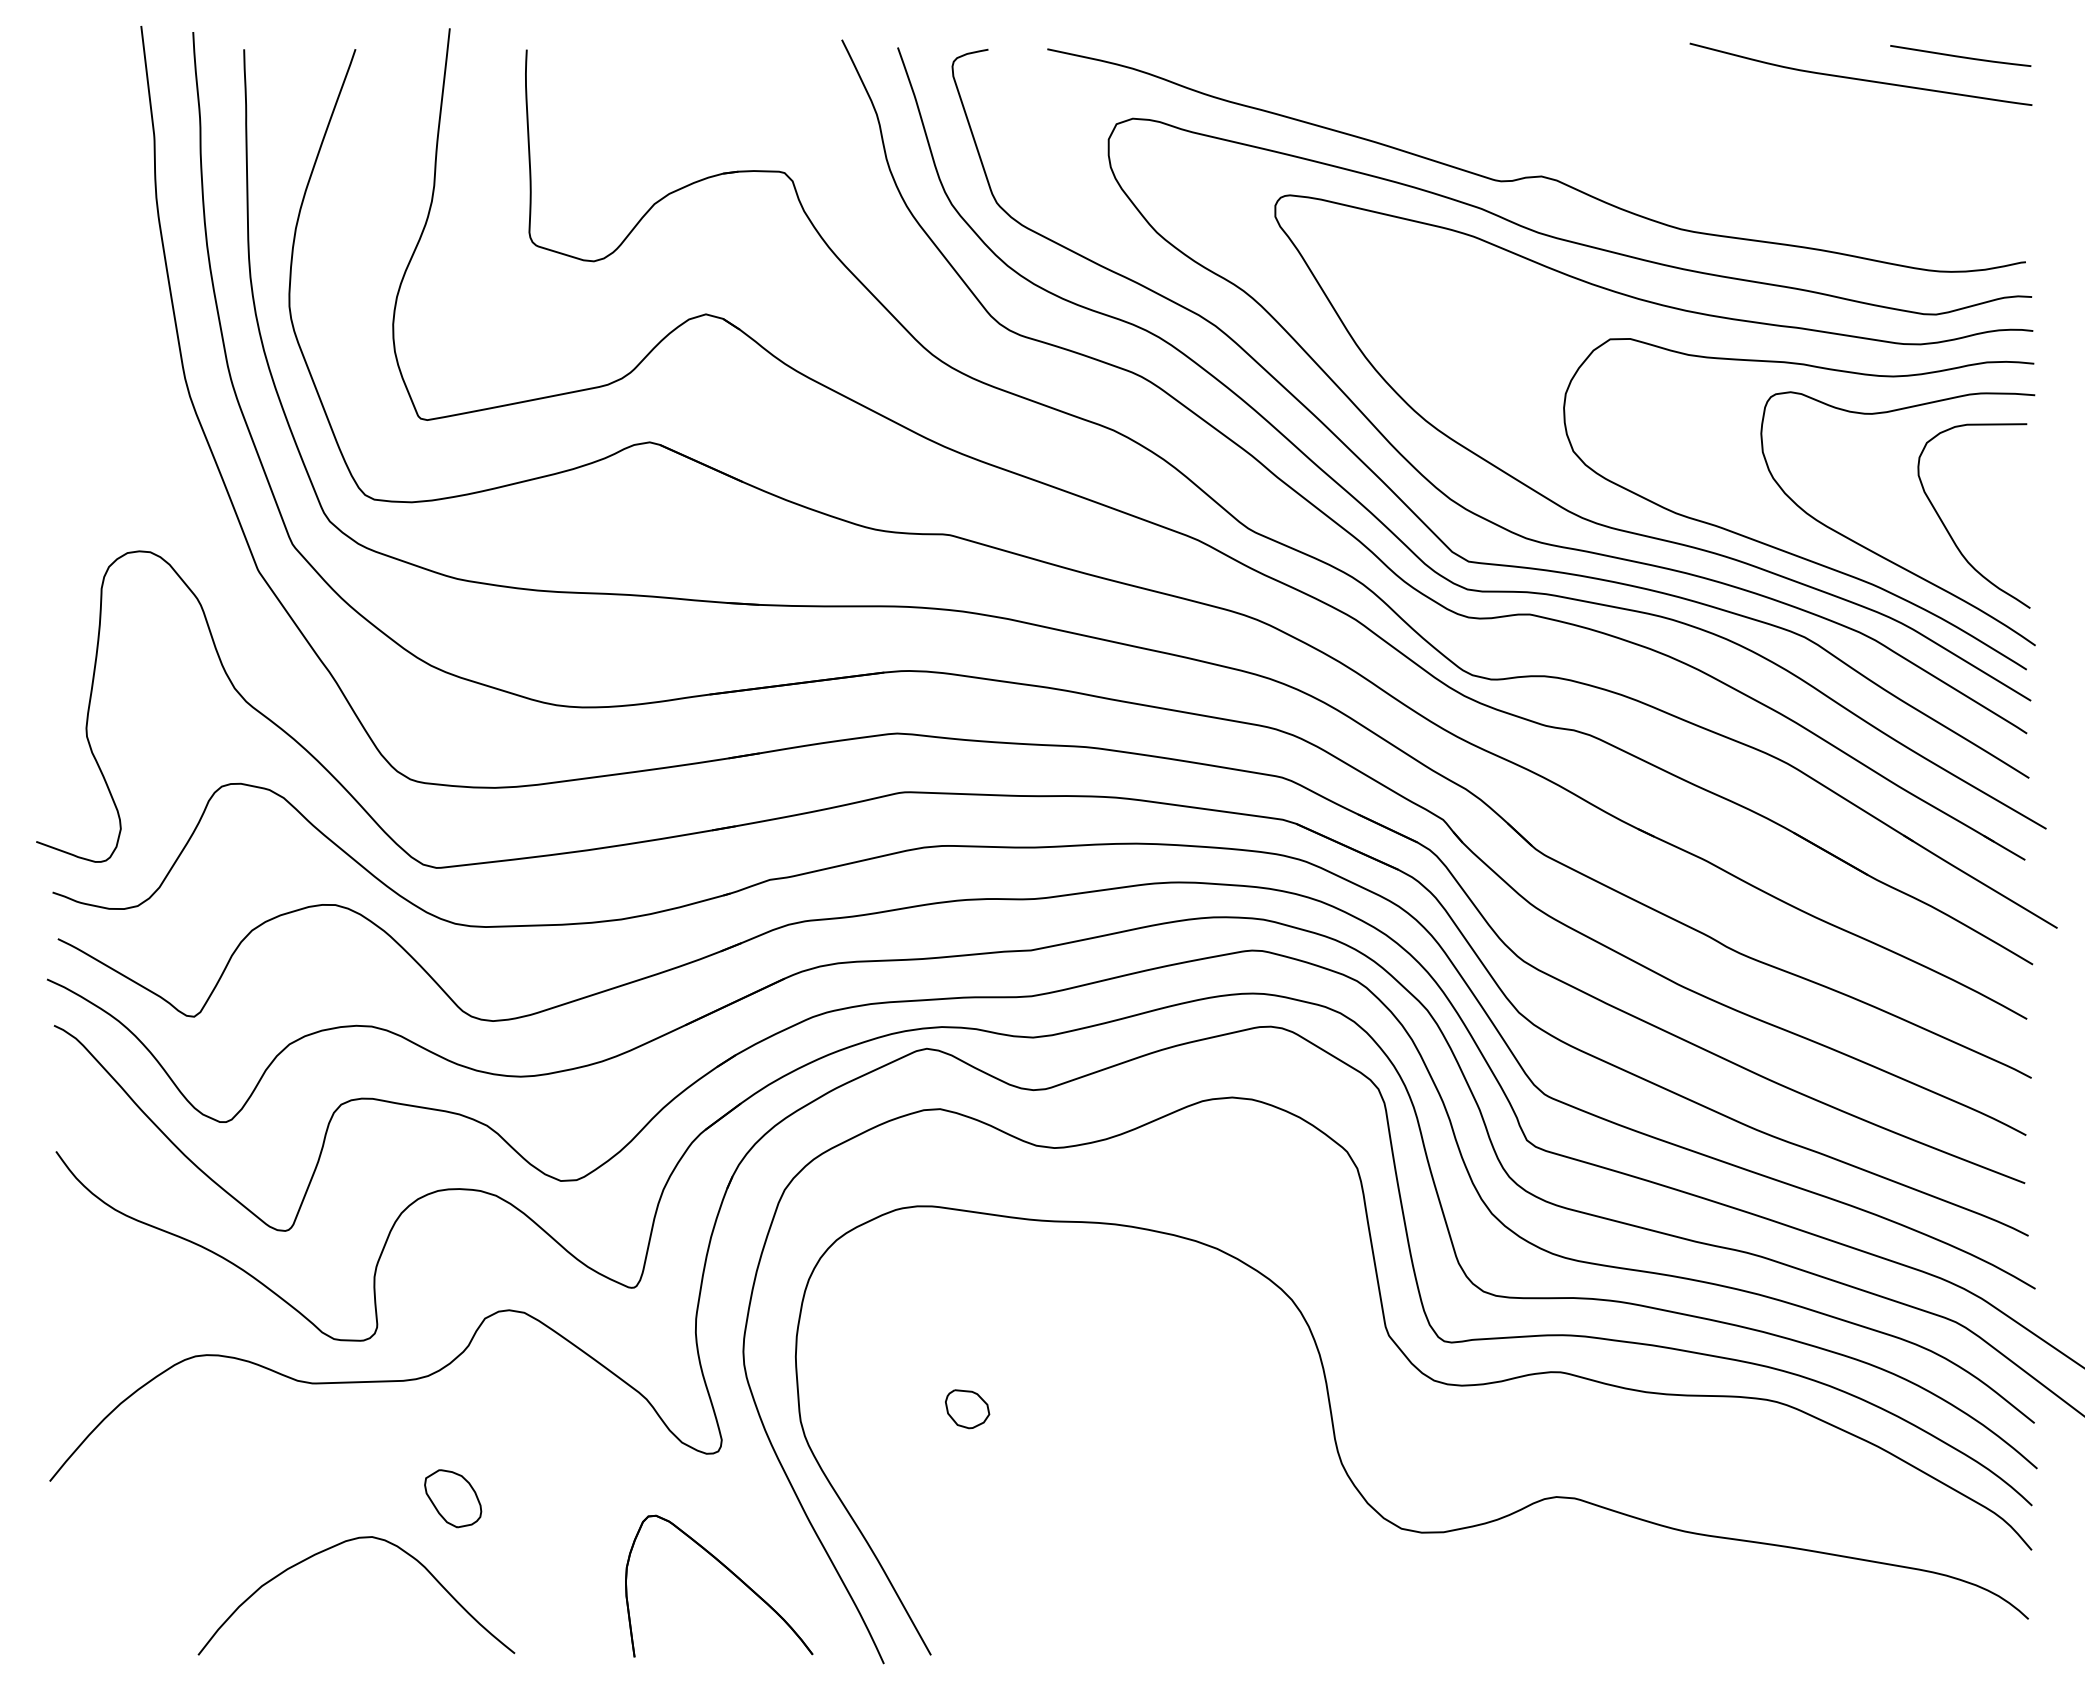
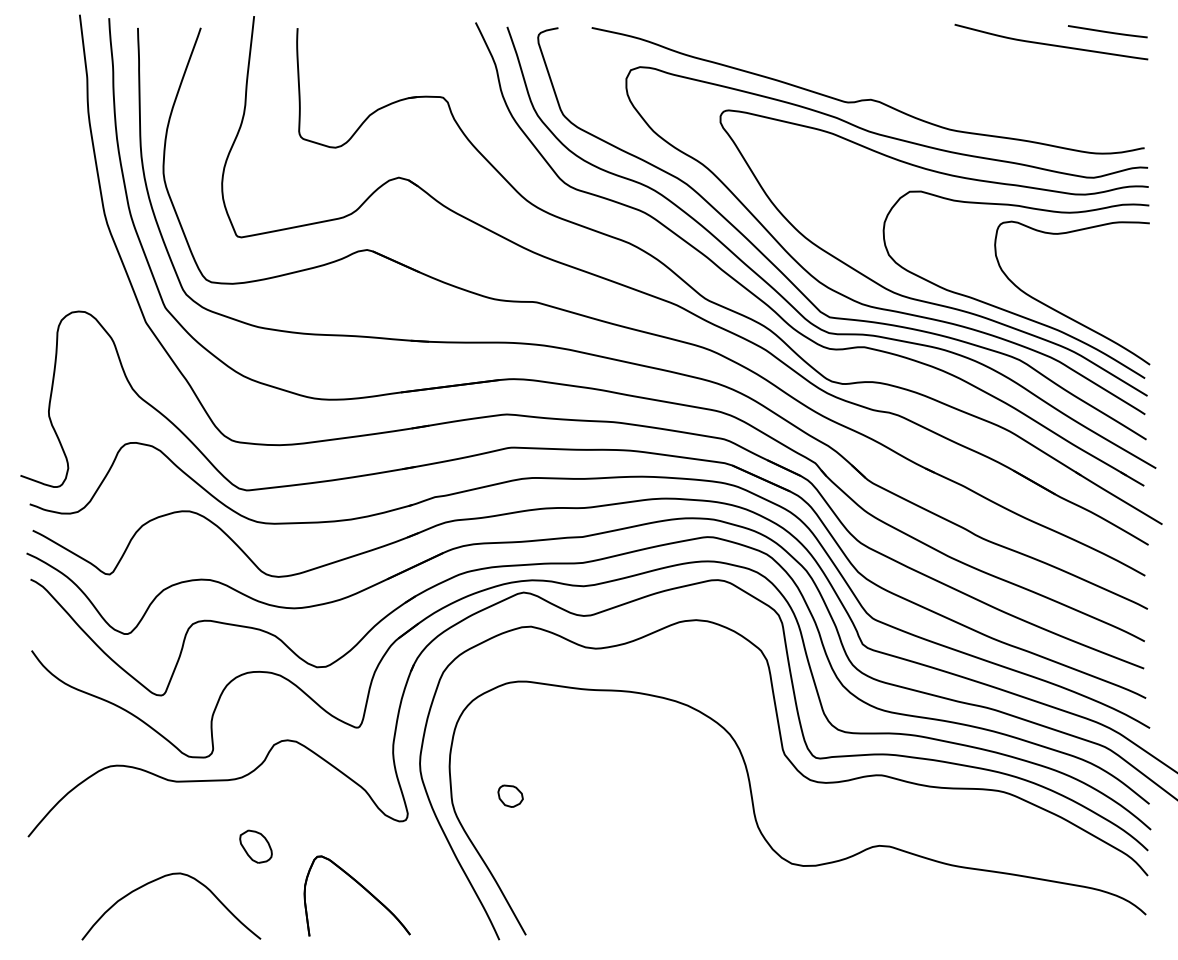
curve: (1949, 530) -> (1101, 299), removed
part: (967, 1407) -> (510, 795), moved
curve: (340, 1545) -> (162, 878), moved
part: (726, 1570) -> (361, 887), moved

